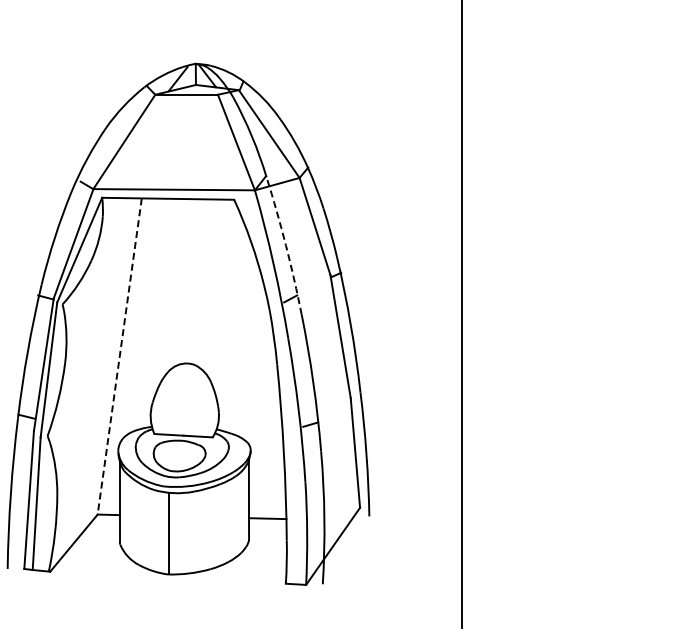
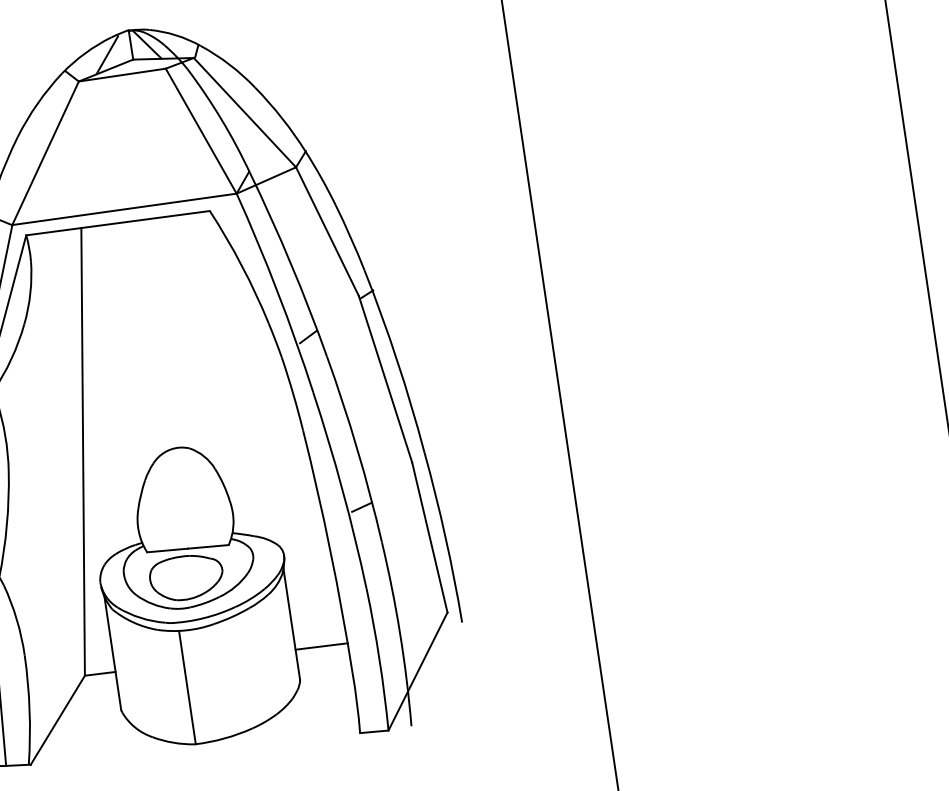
arc: (285, 245) -> (290, 263), dashed -> solid
line: (119, 356) -> (82, 451), dashed -> solid

